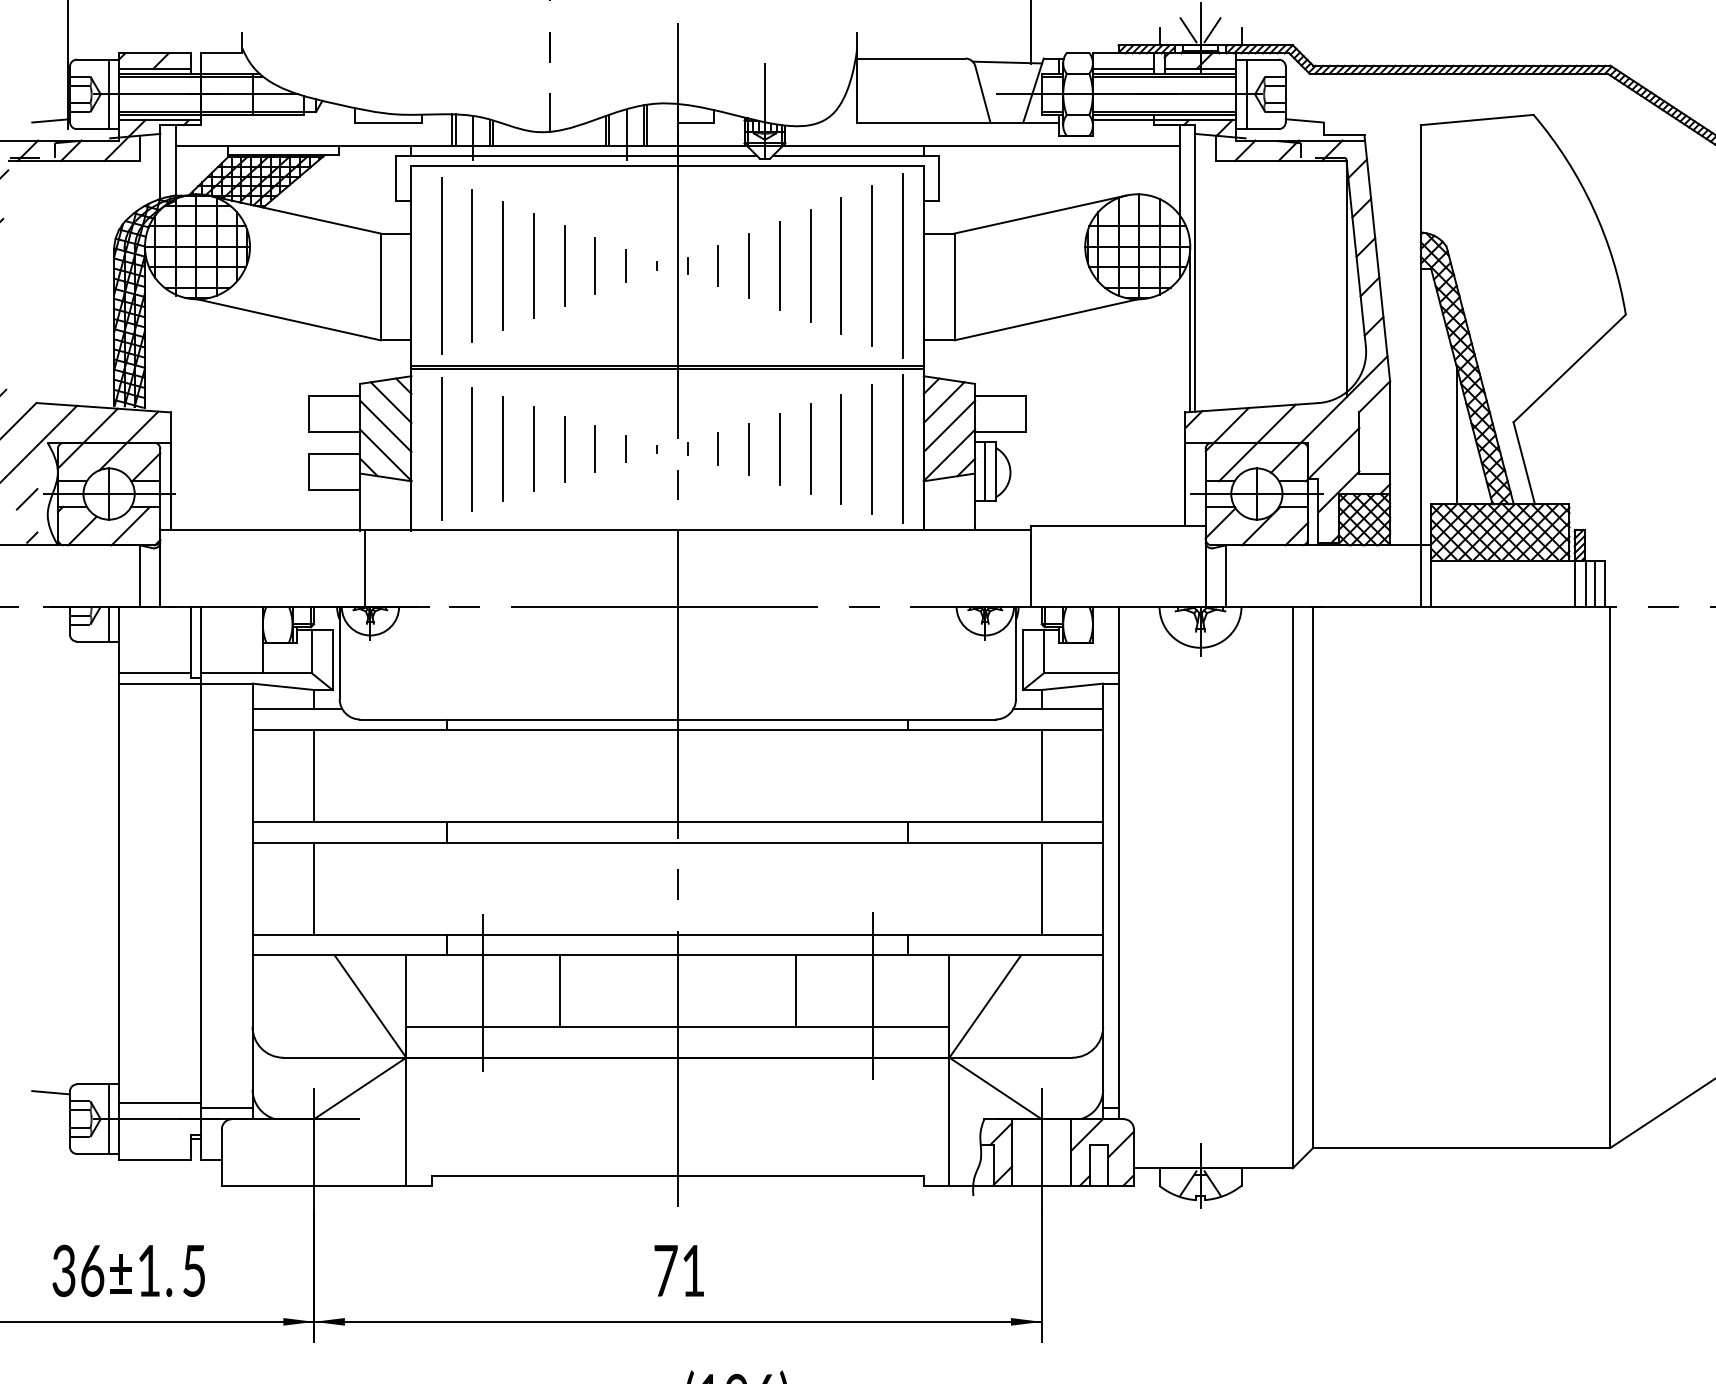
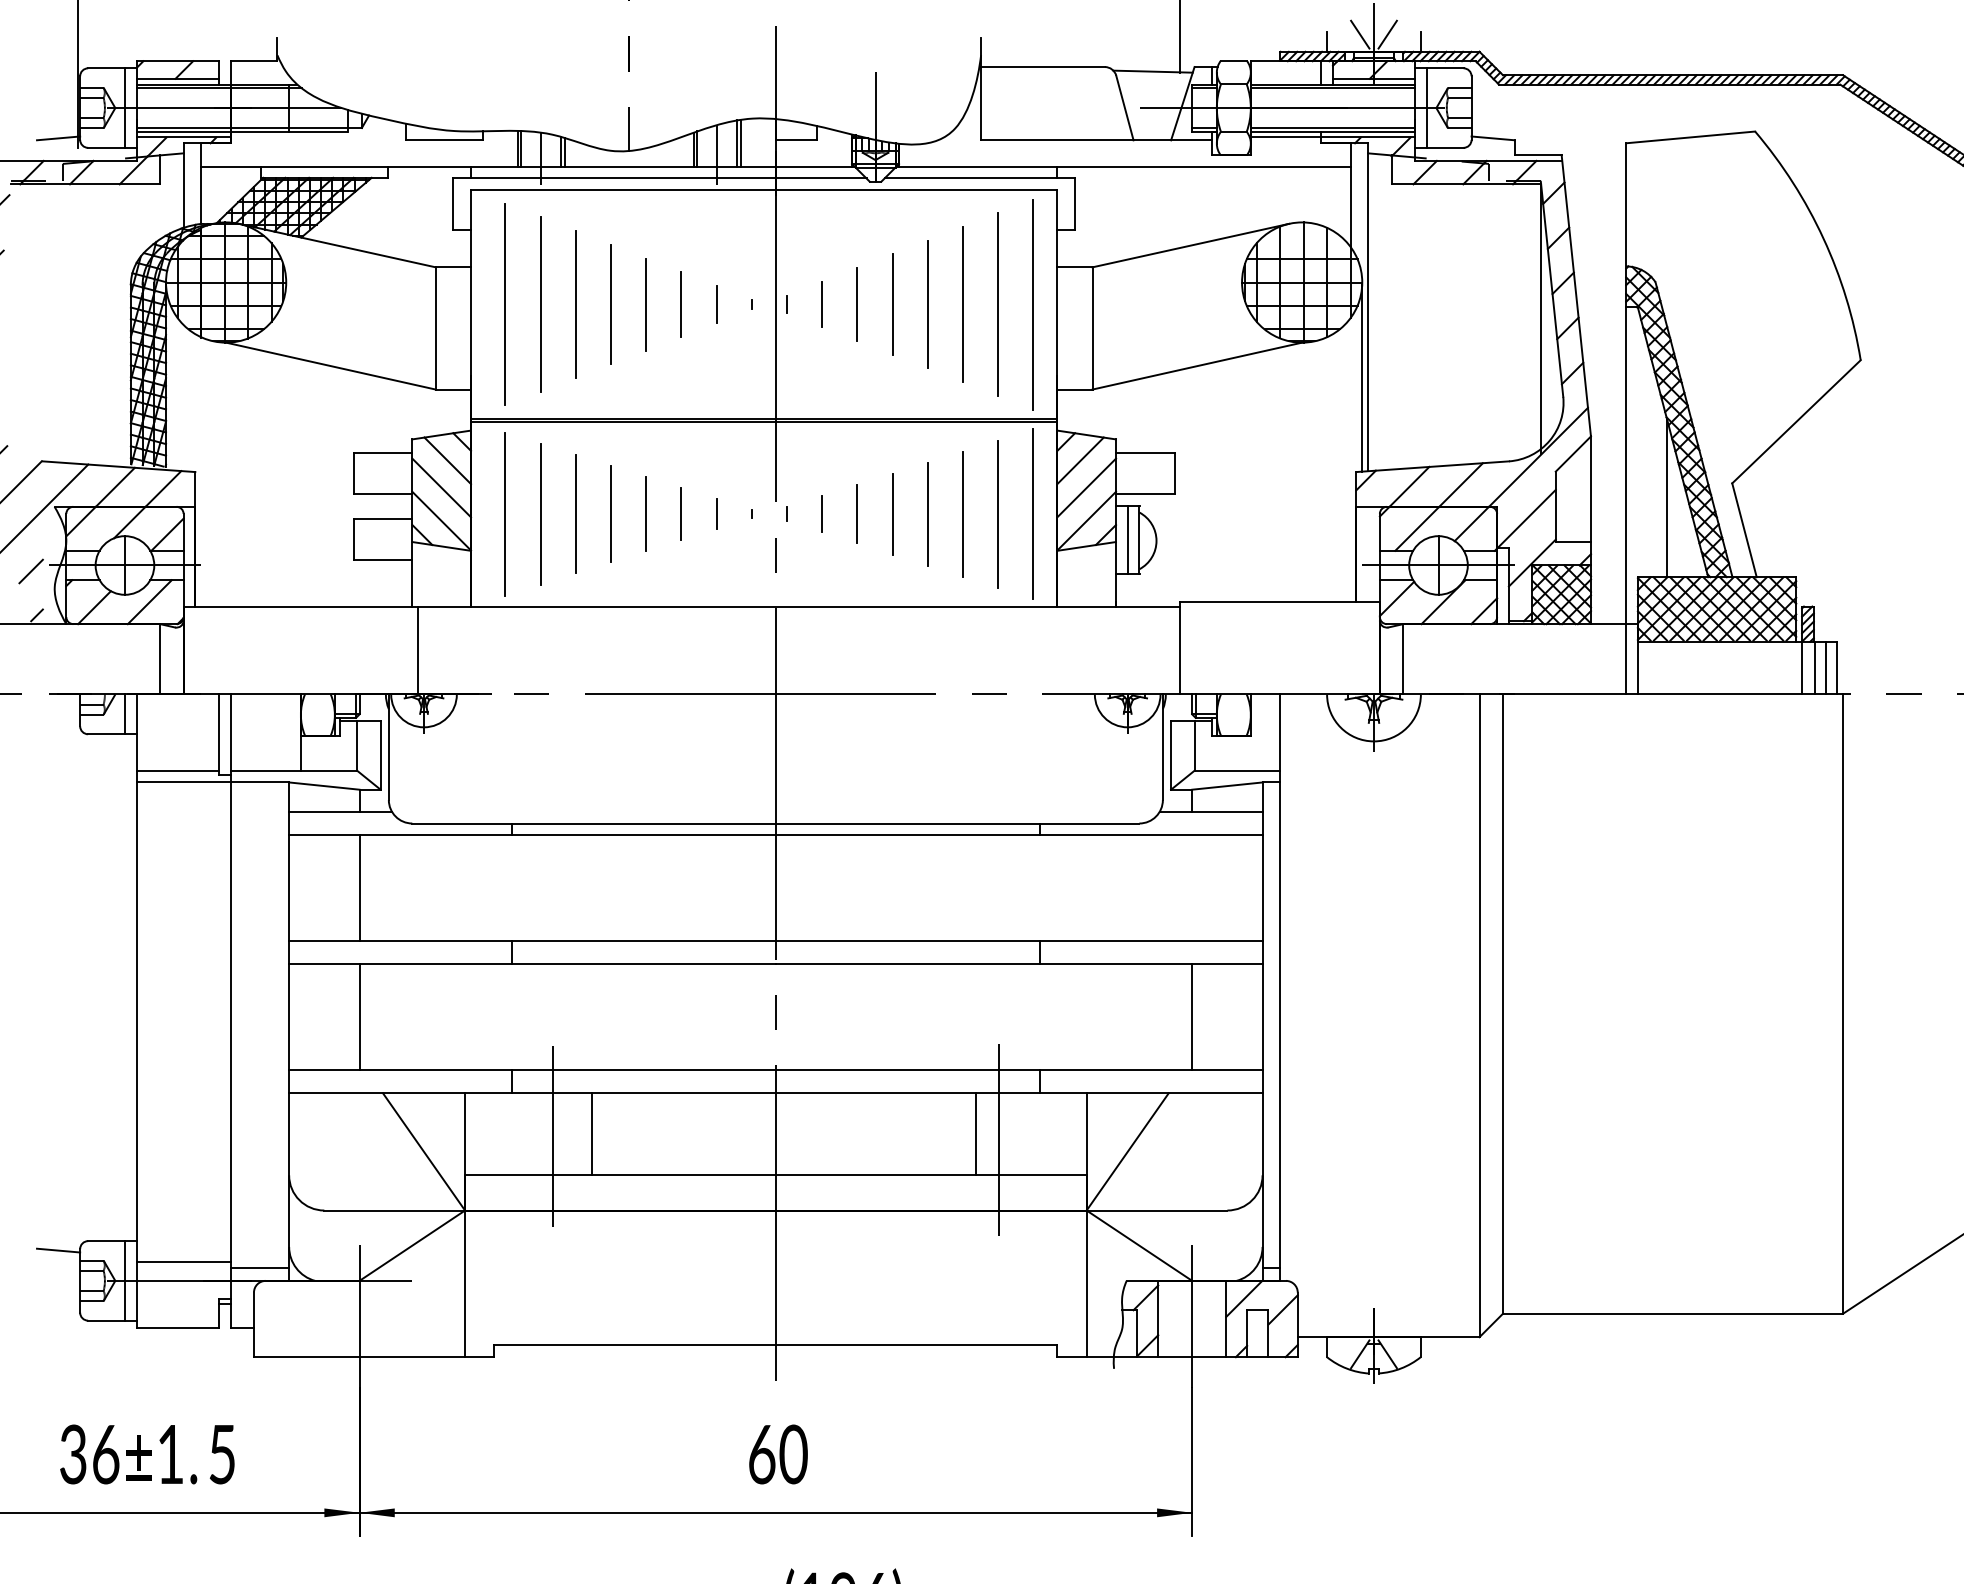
line: (1123, 68) -> (1285, 78), removed
line: (1041, 775) -> (1192, 887), removed
line: (560, 991) -> (592, 1134), moved
line: (795, 991) -> (975, 1134), moved
text: (680, 1270) -> (778, 1454), 71 -> 60

